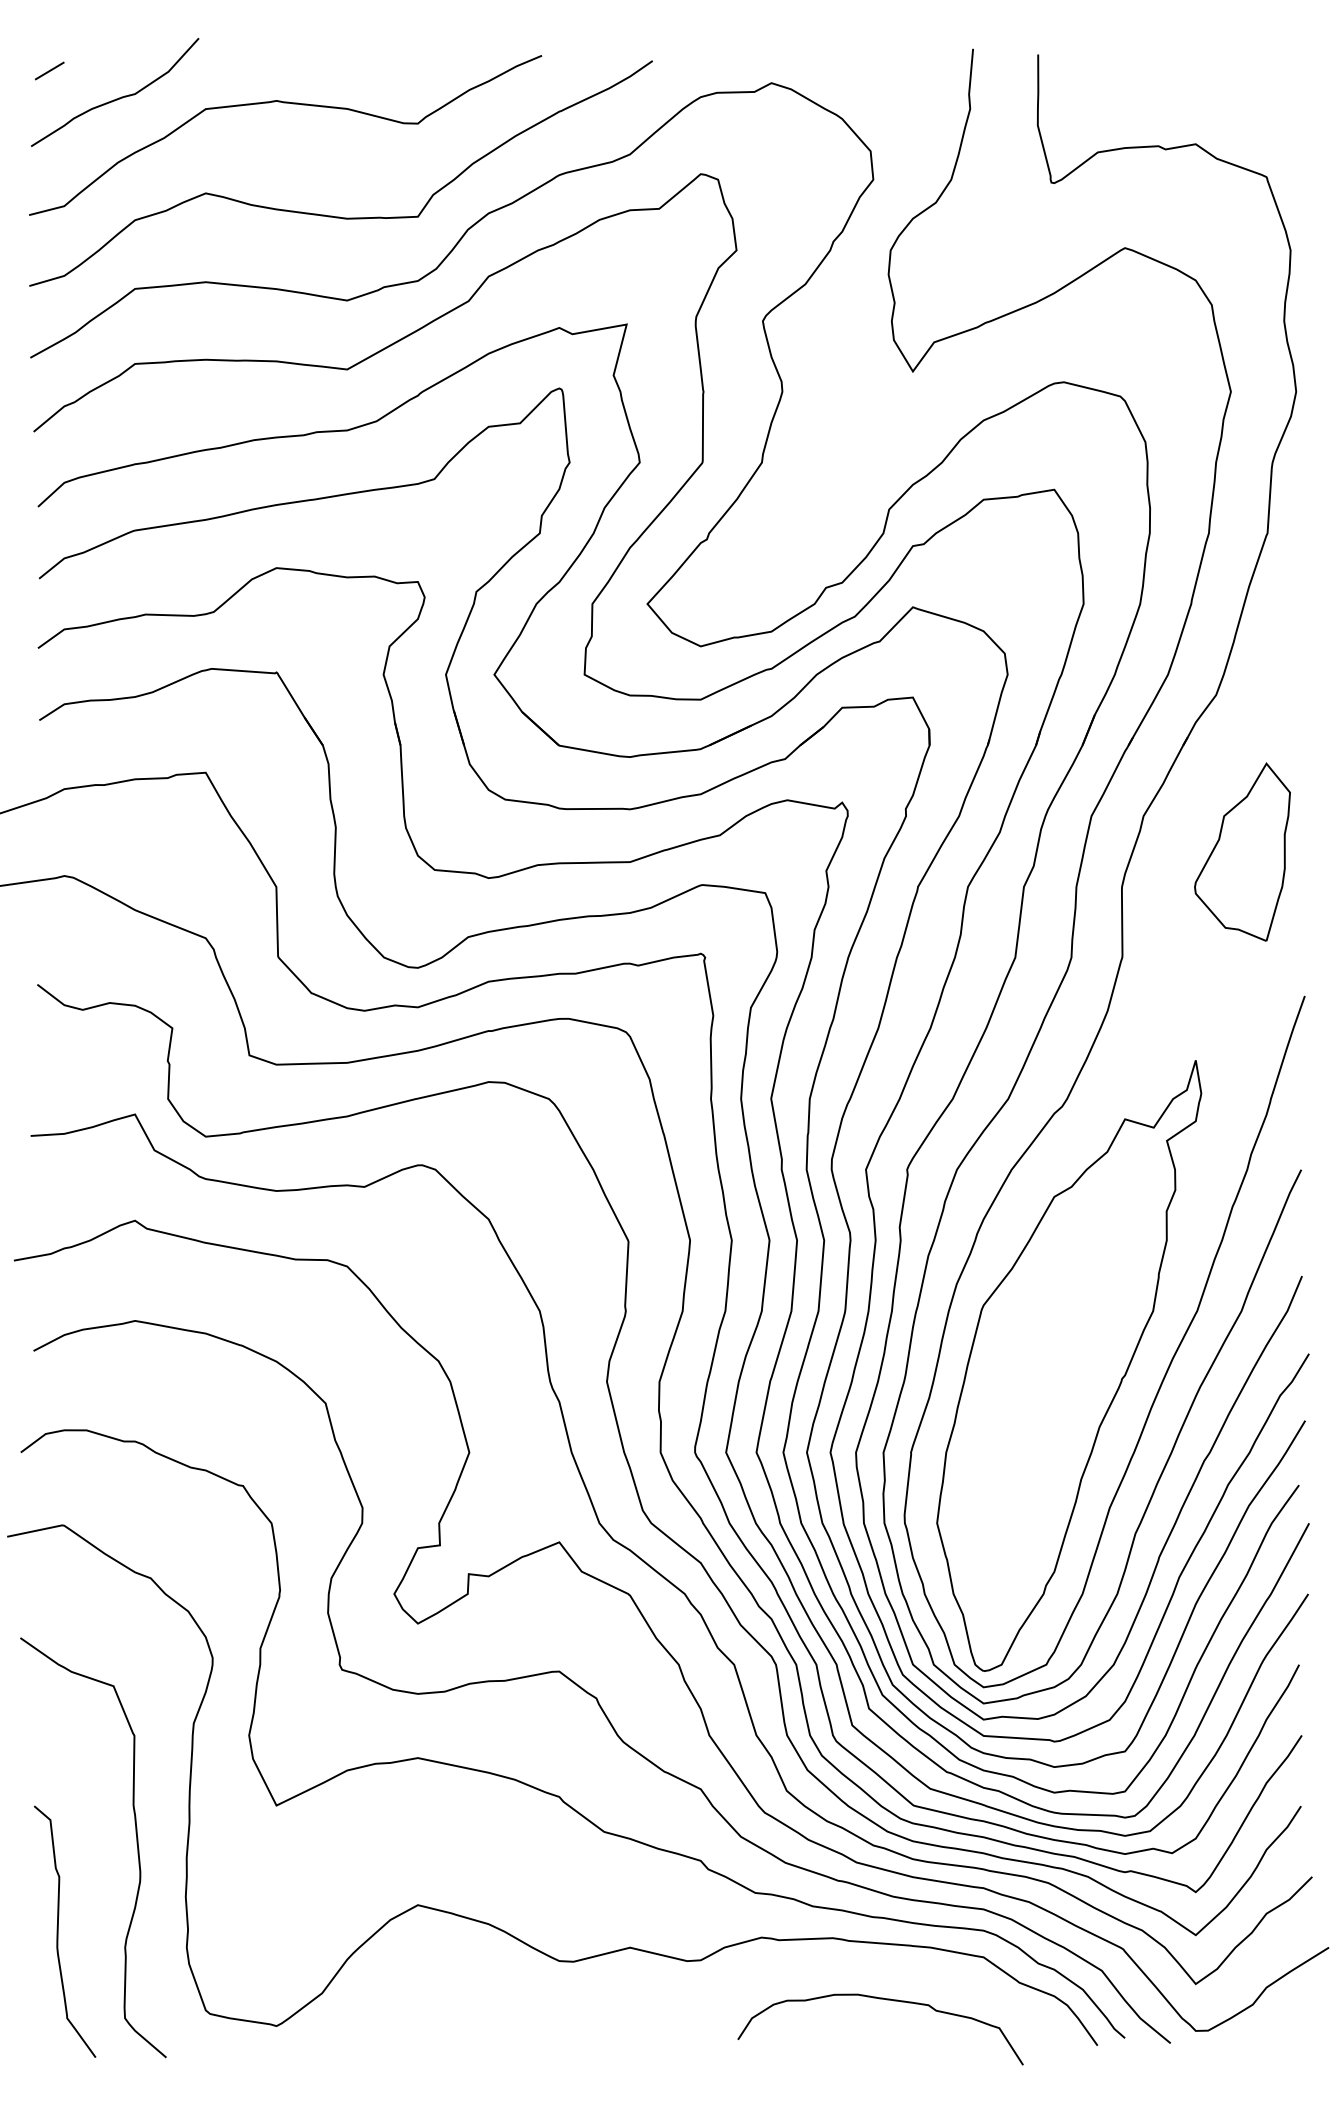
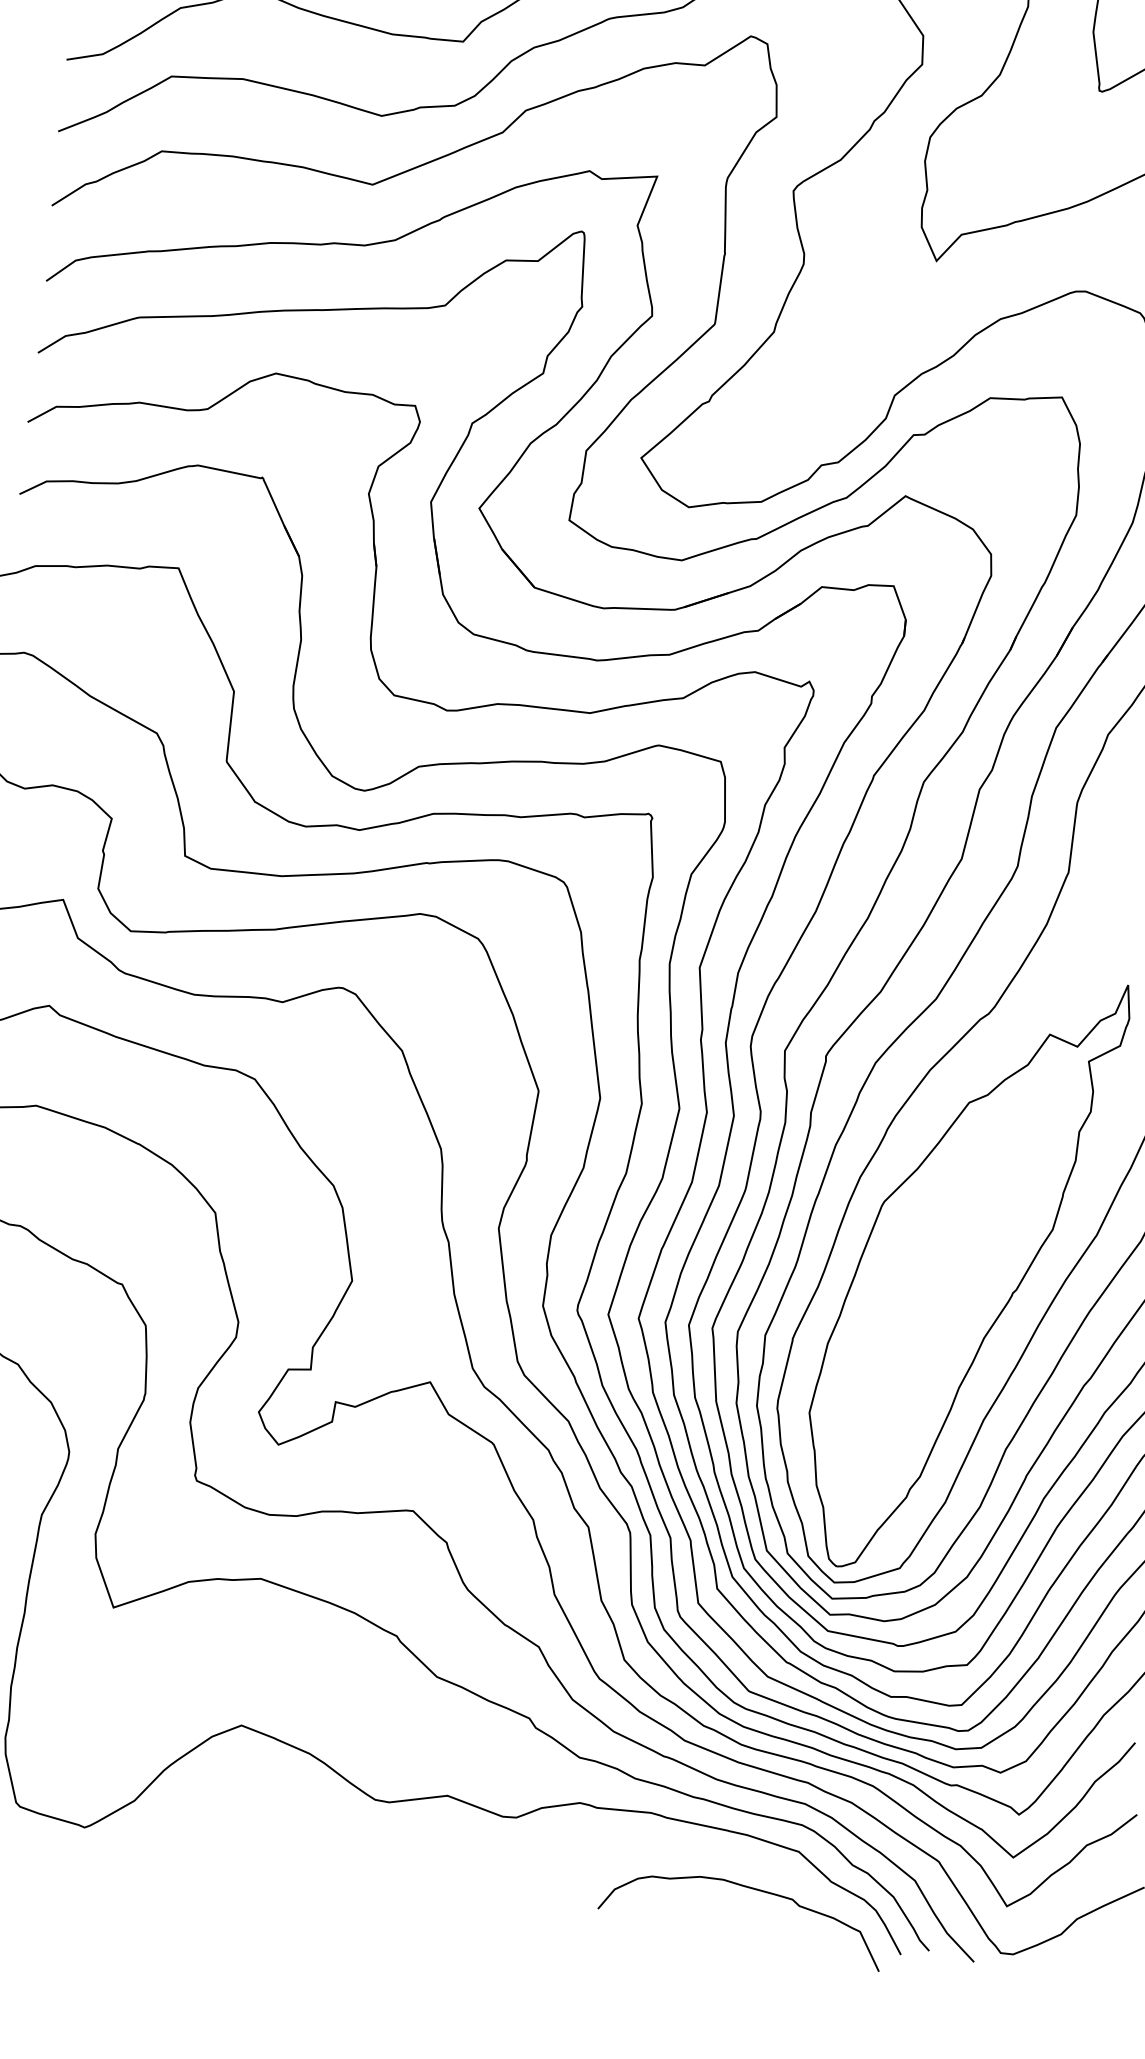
curve: (886, 2000) -> (751, 1889), moved

